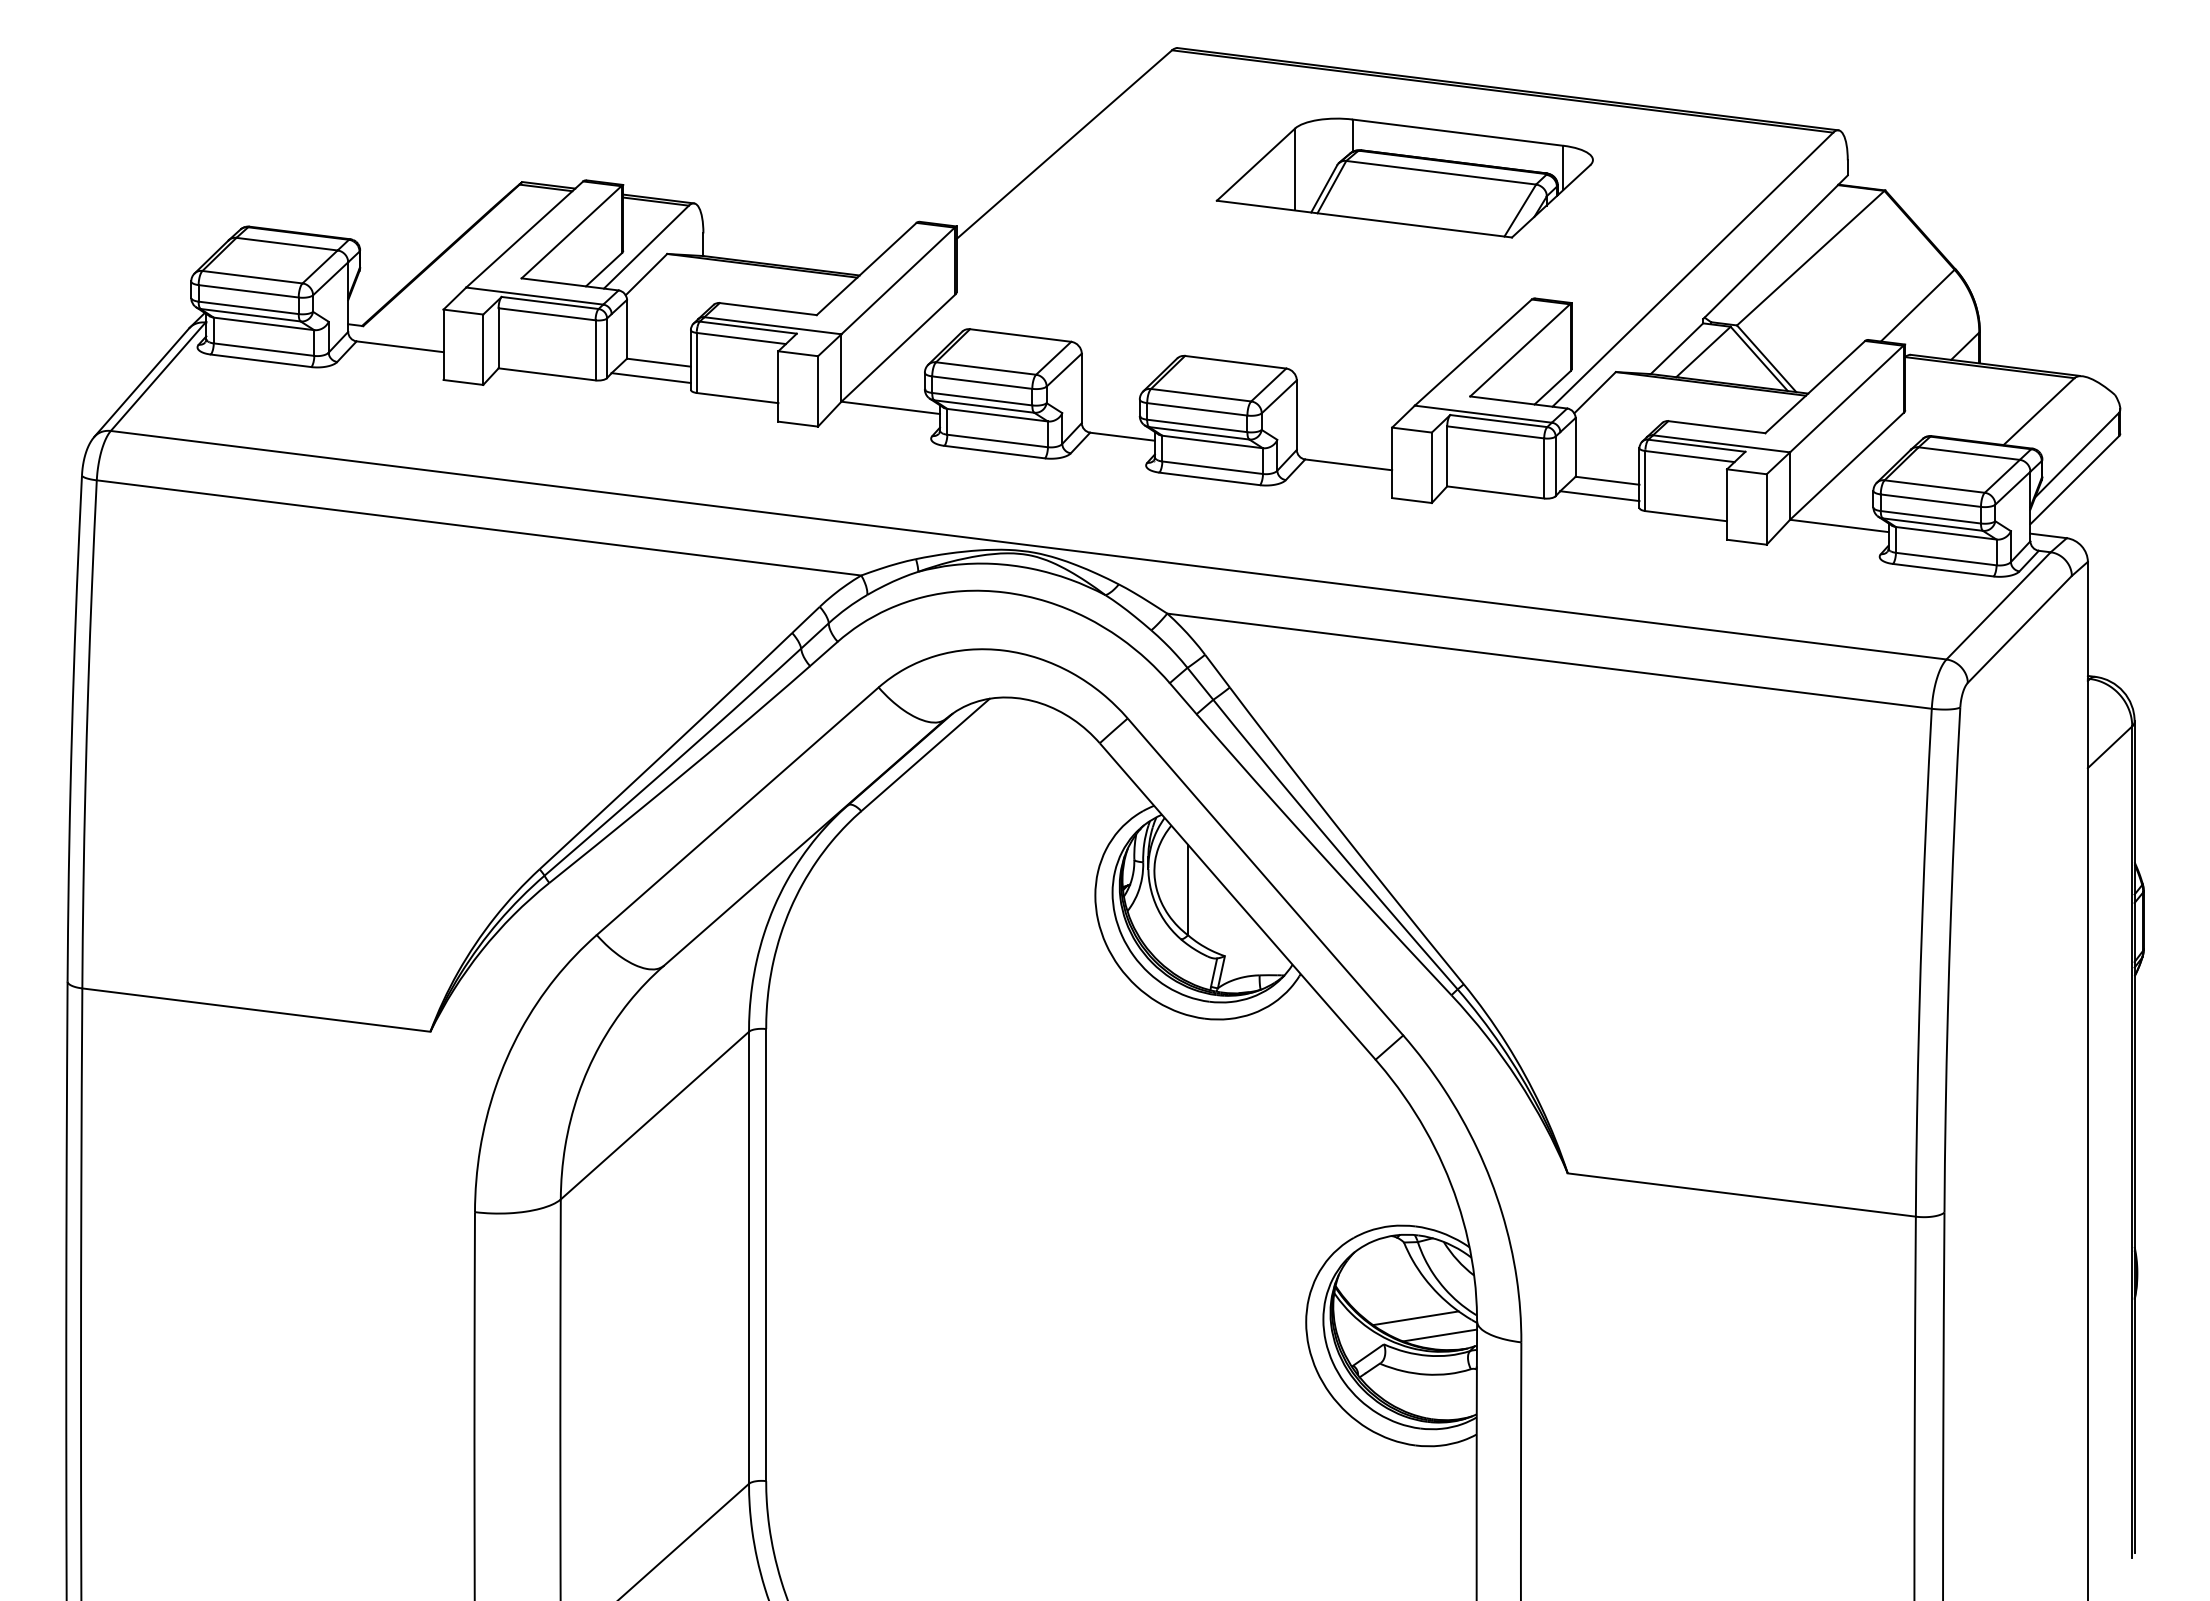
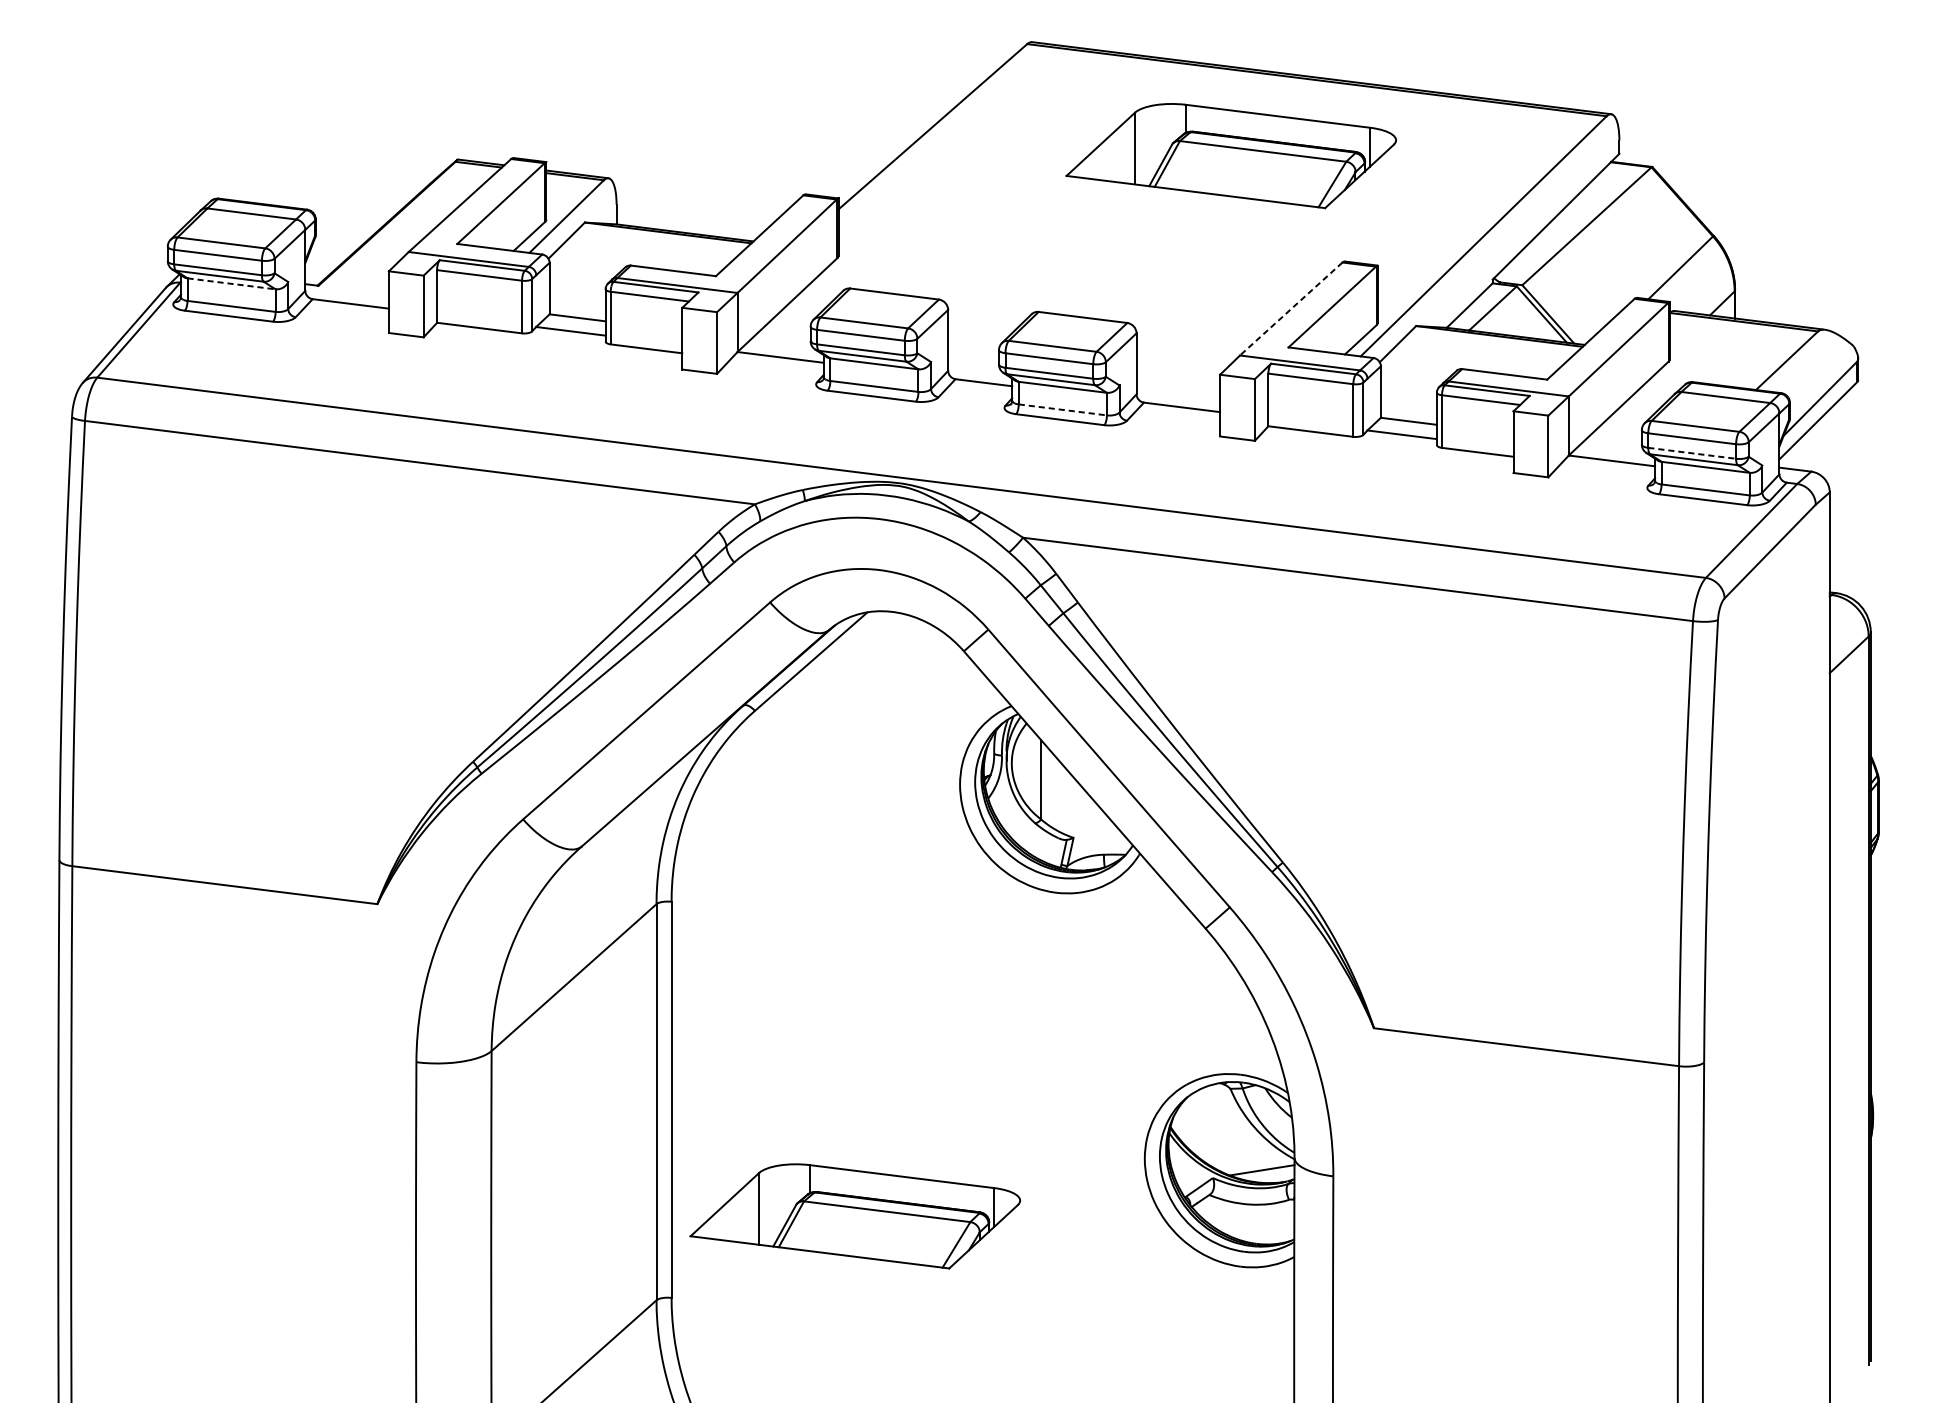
line: (264, 323) -> (231, 283), solid -> dashed
line: (1473, 352) -> (1291, 308), solid -> dashed
line: (1212, 467) -> (1062, 409), solid -> dashed
line: (1930, 517) -> (1691, 453), solid -> dashed
line: (1415, 1318) -> (1240, 1155), removed
part: (975, 1387) -> (855, 1215), added

